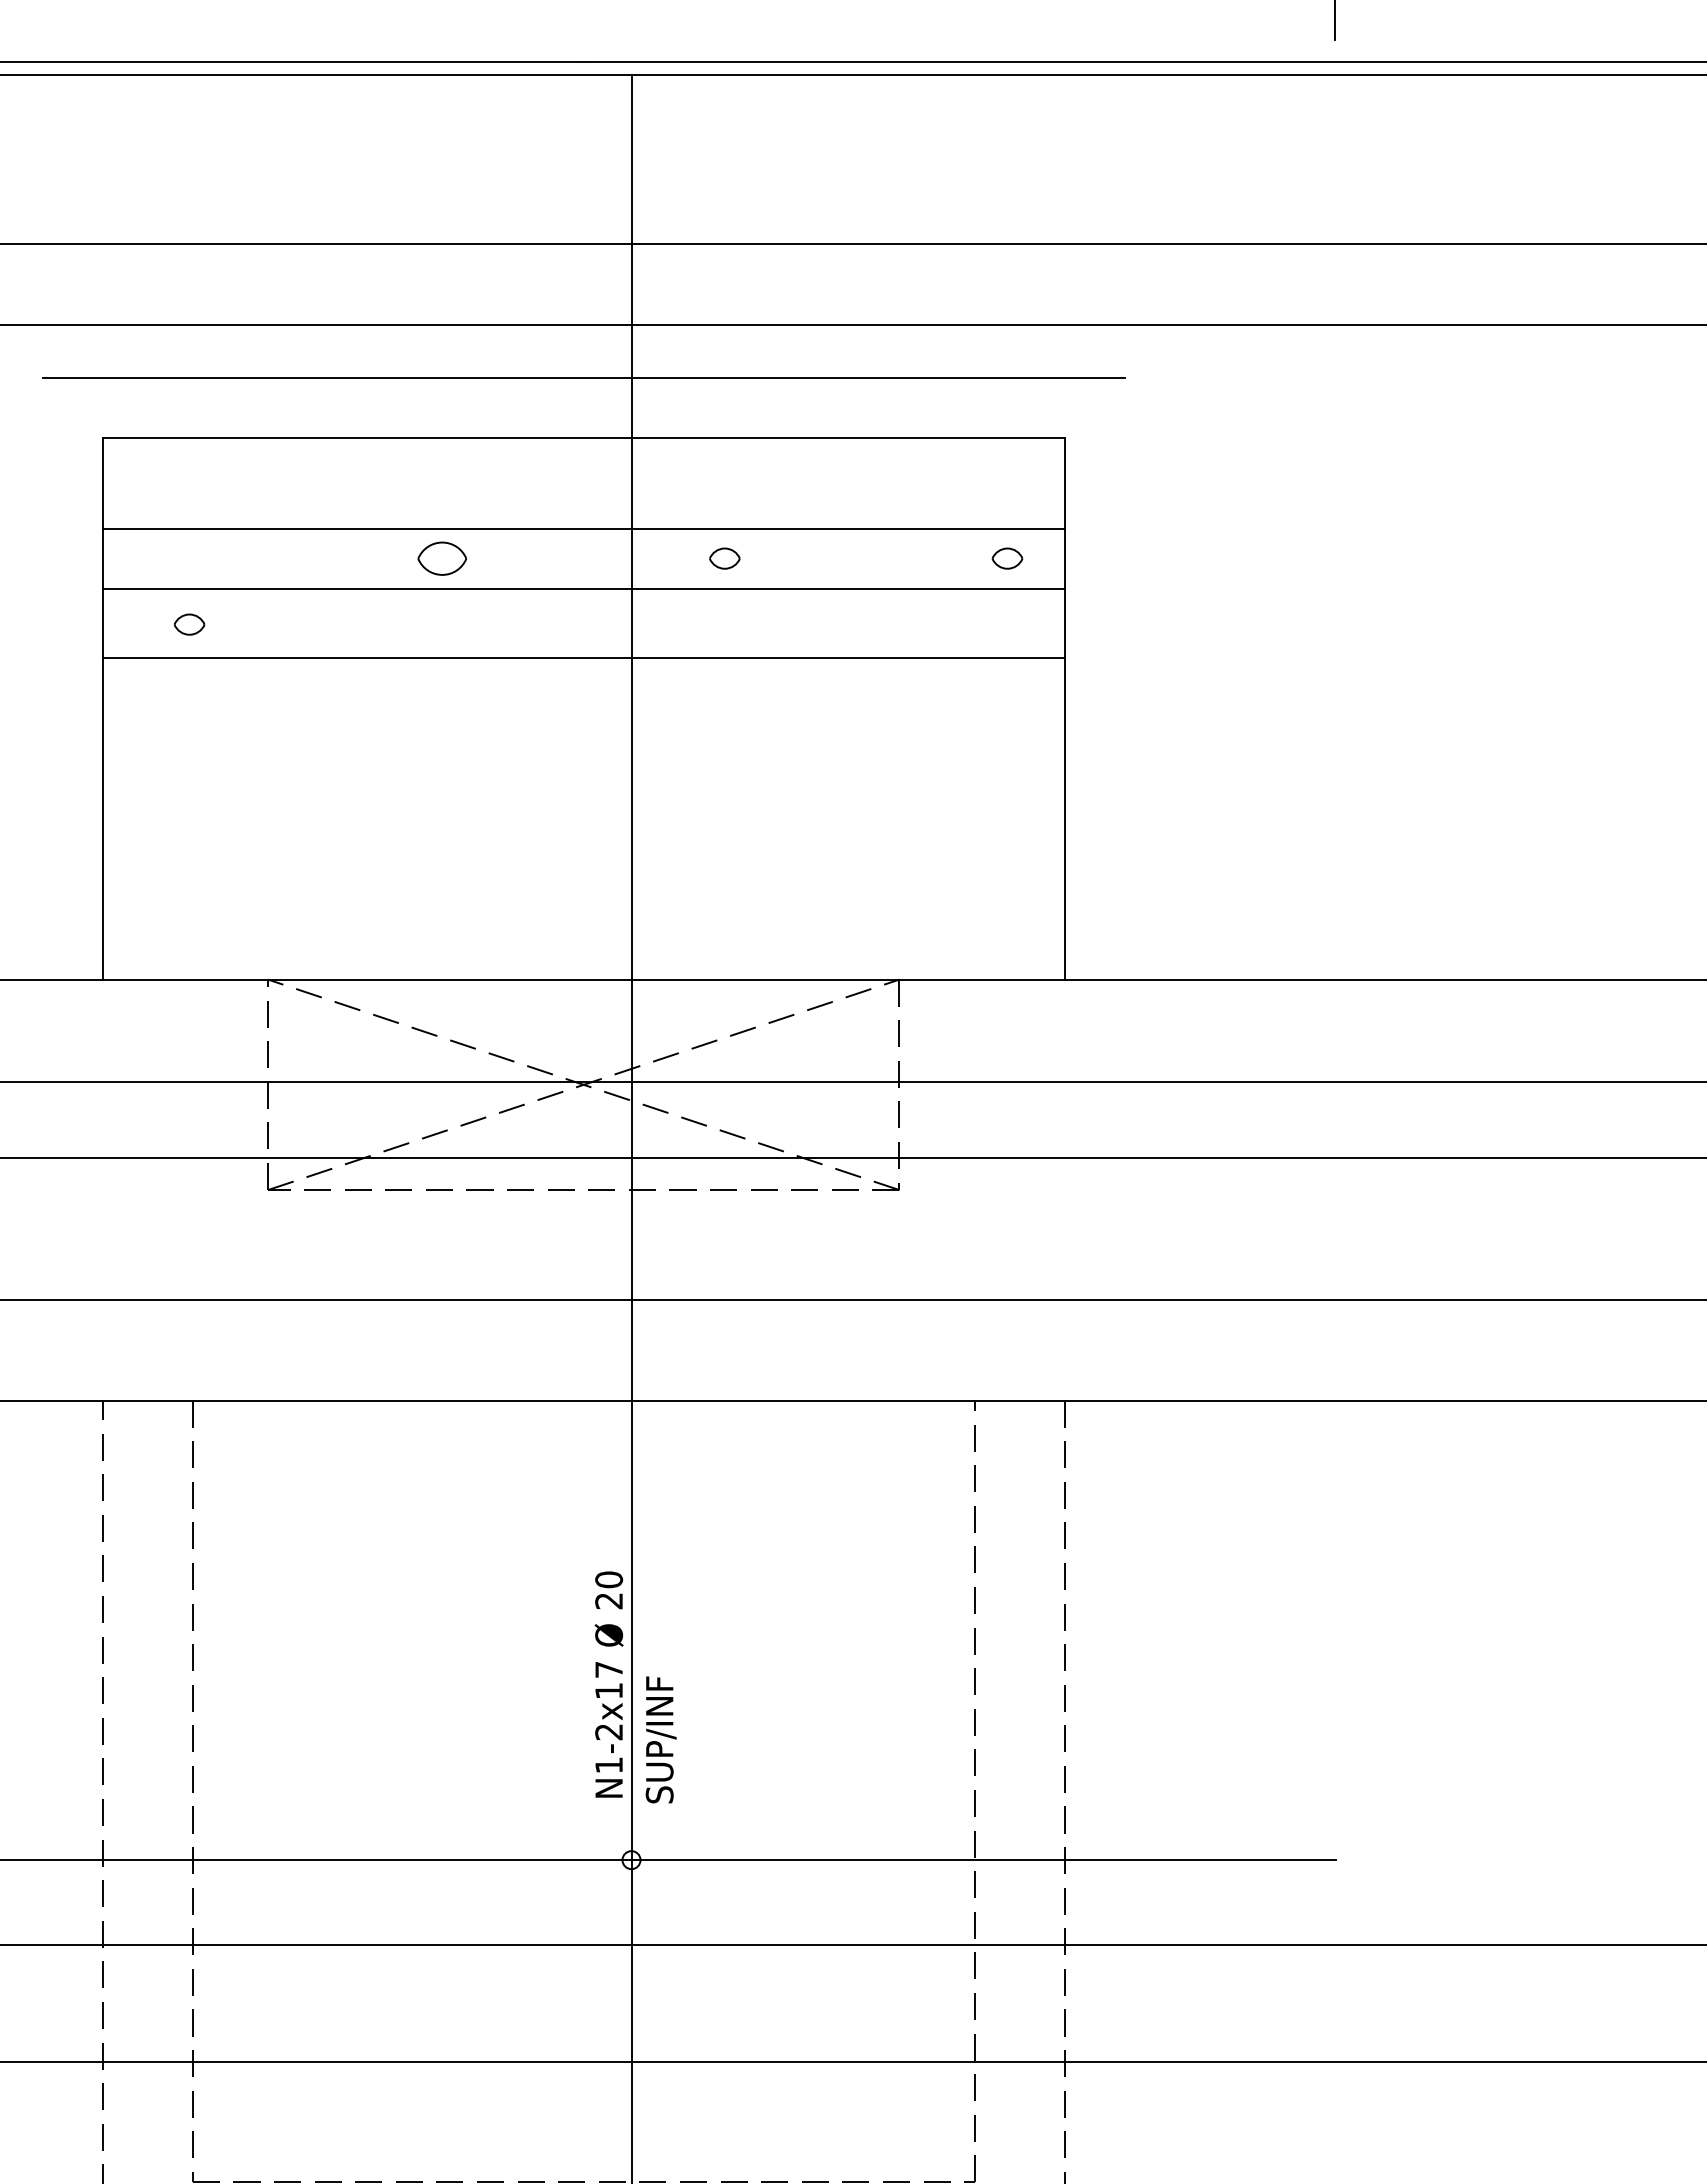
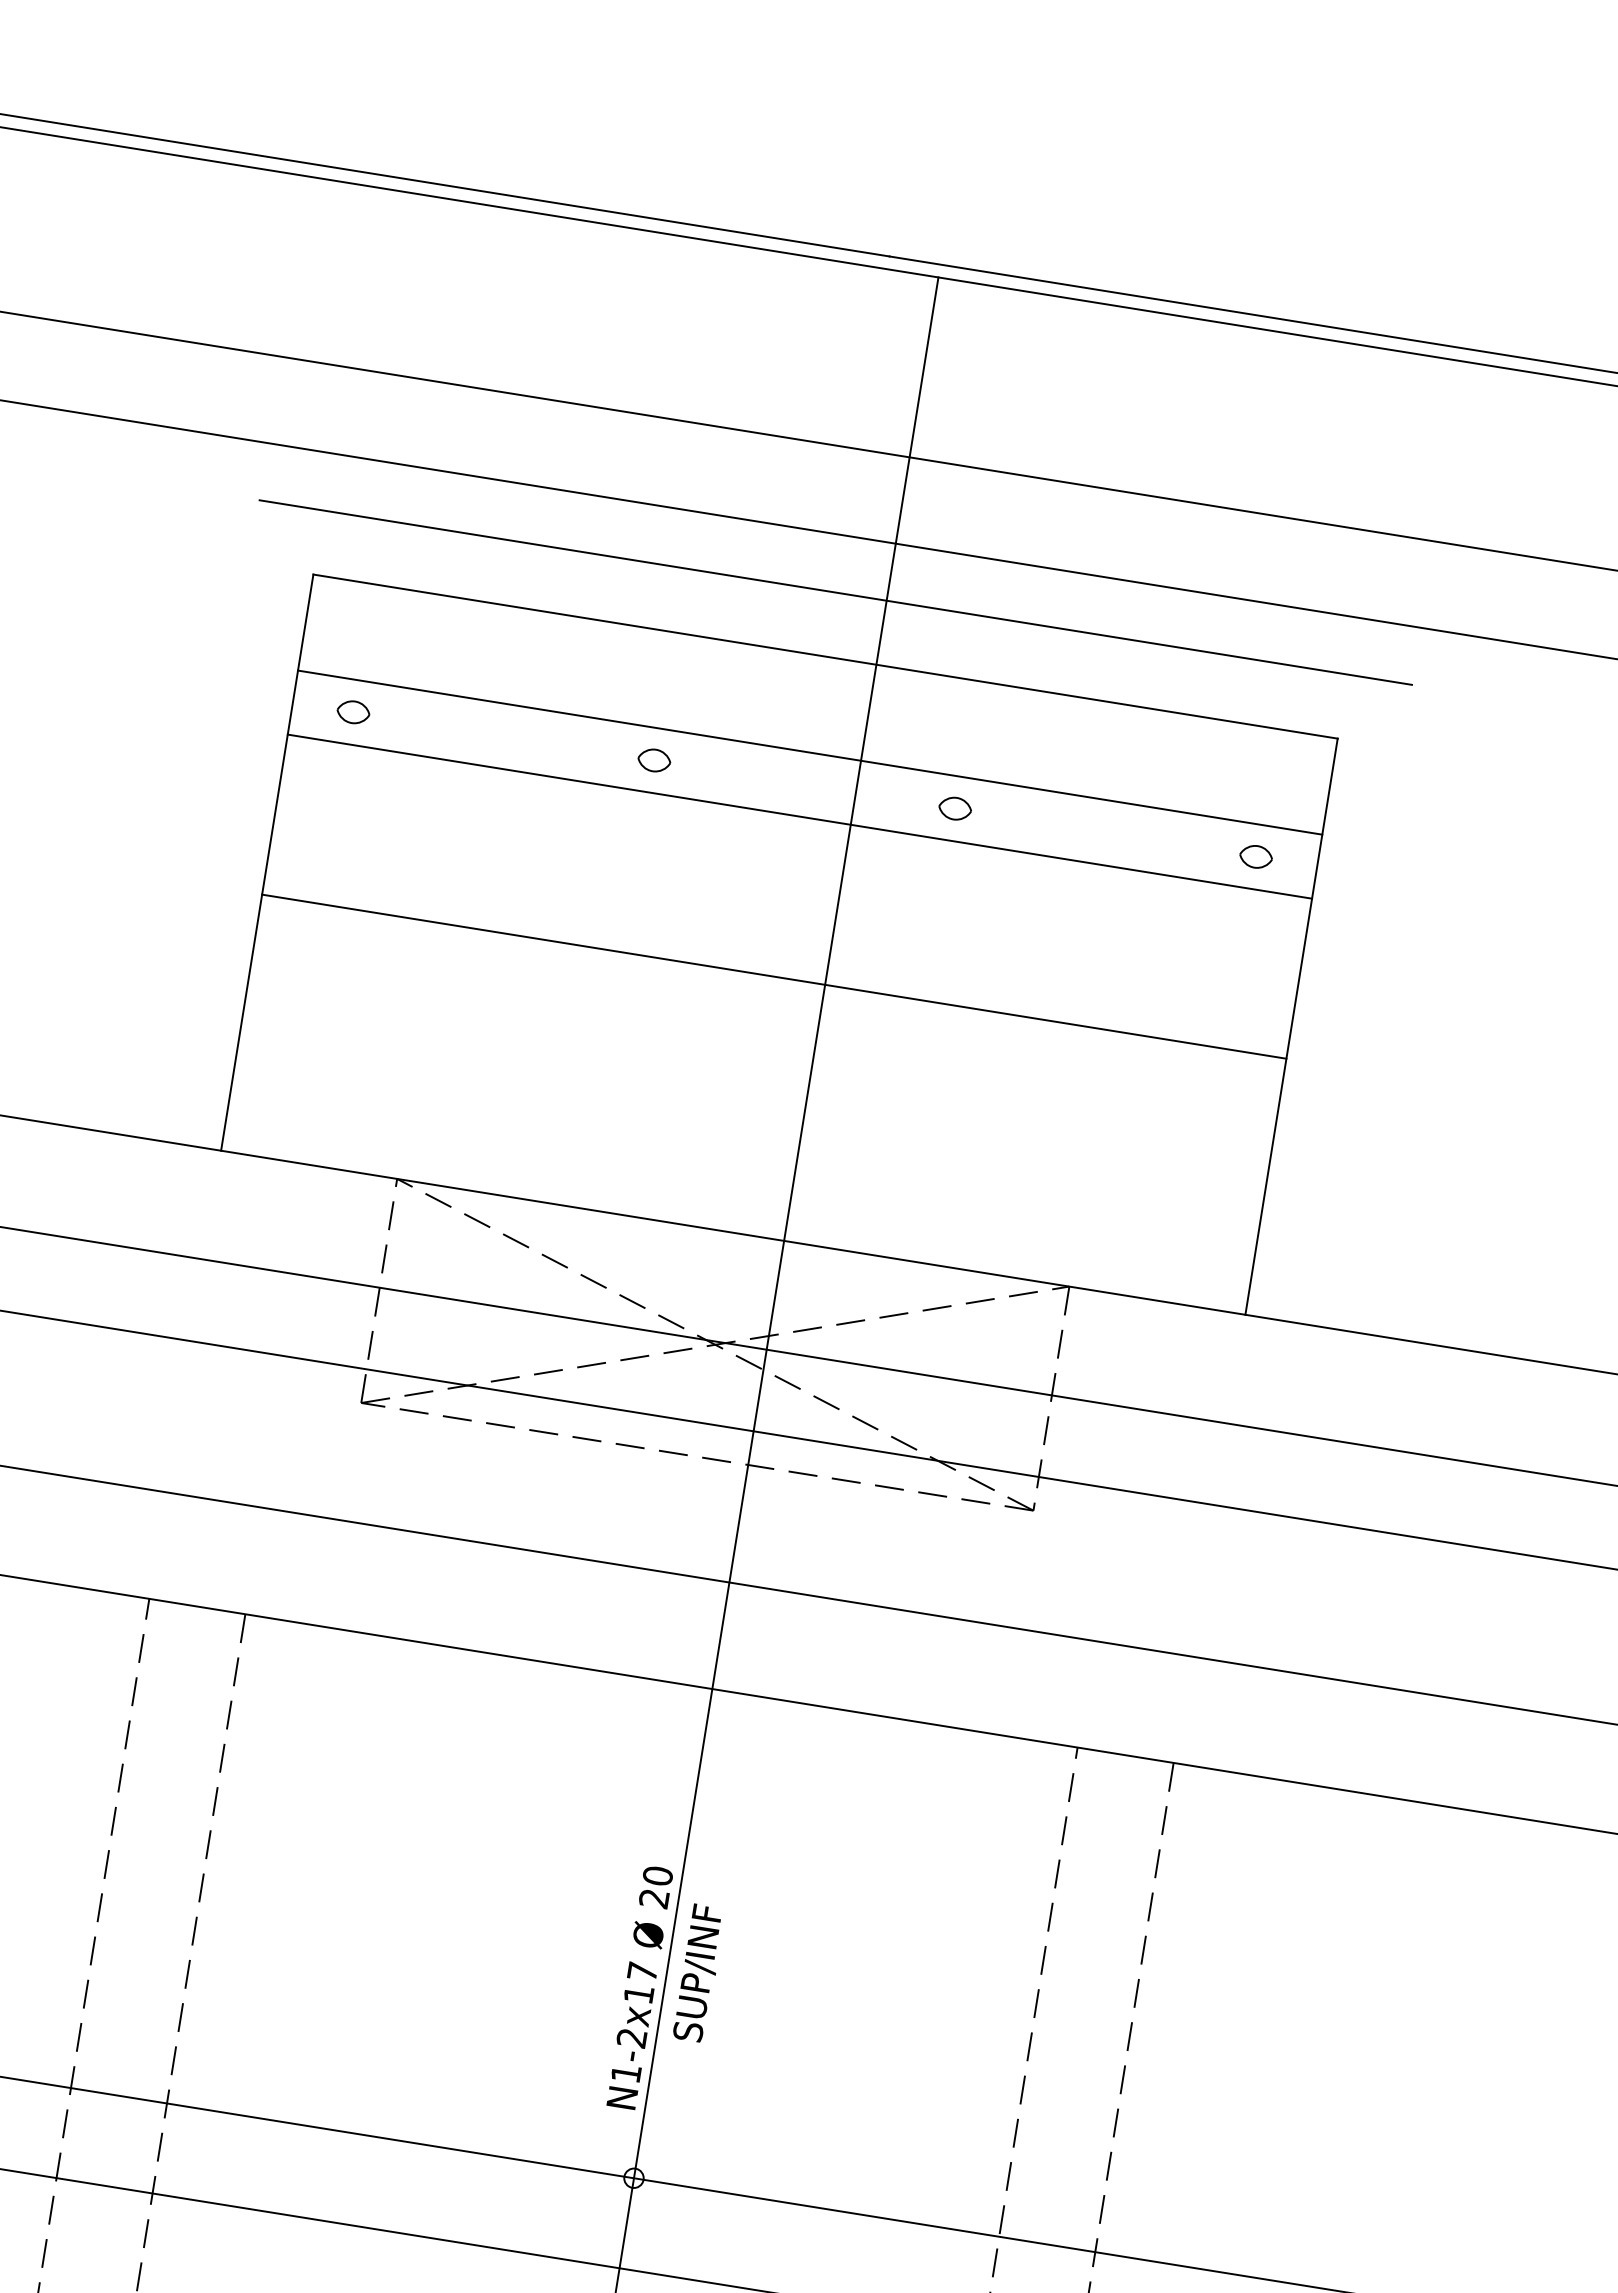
part: (441, 558) -> (653, 760), size x0.62
part: (189, 624) -> (353, 712), moved
line: (583, 658) -> (773, 977), moved
text: (660, 1739) -> (698, 1972), moved

